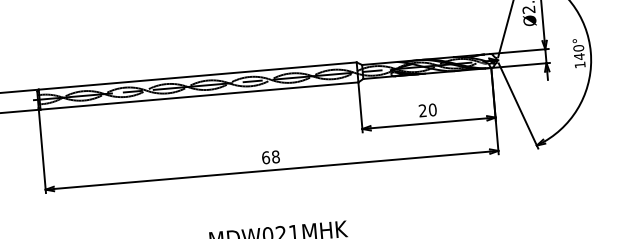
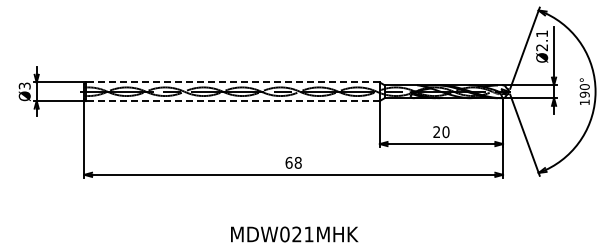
text: (579, 56) -> (584, 94), 140° -> 190°
line: (197, 76) -> (232, 82), solid -> dashed
line: (198, 95) -> (232, 100), solid -> dashed

